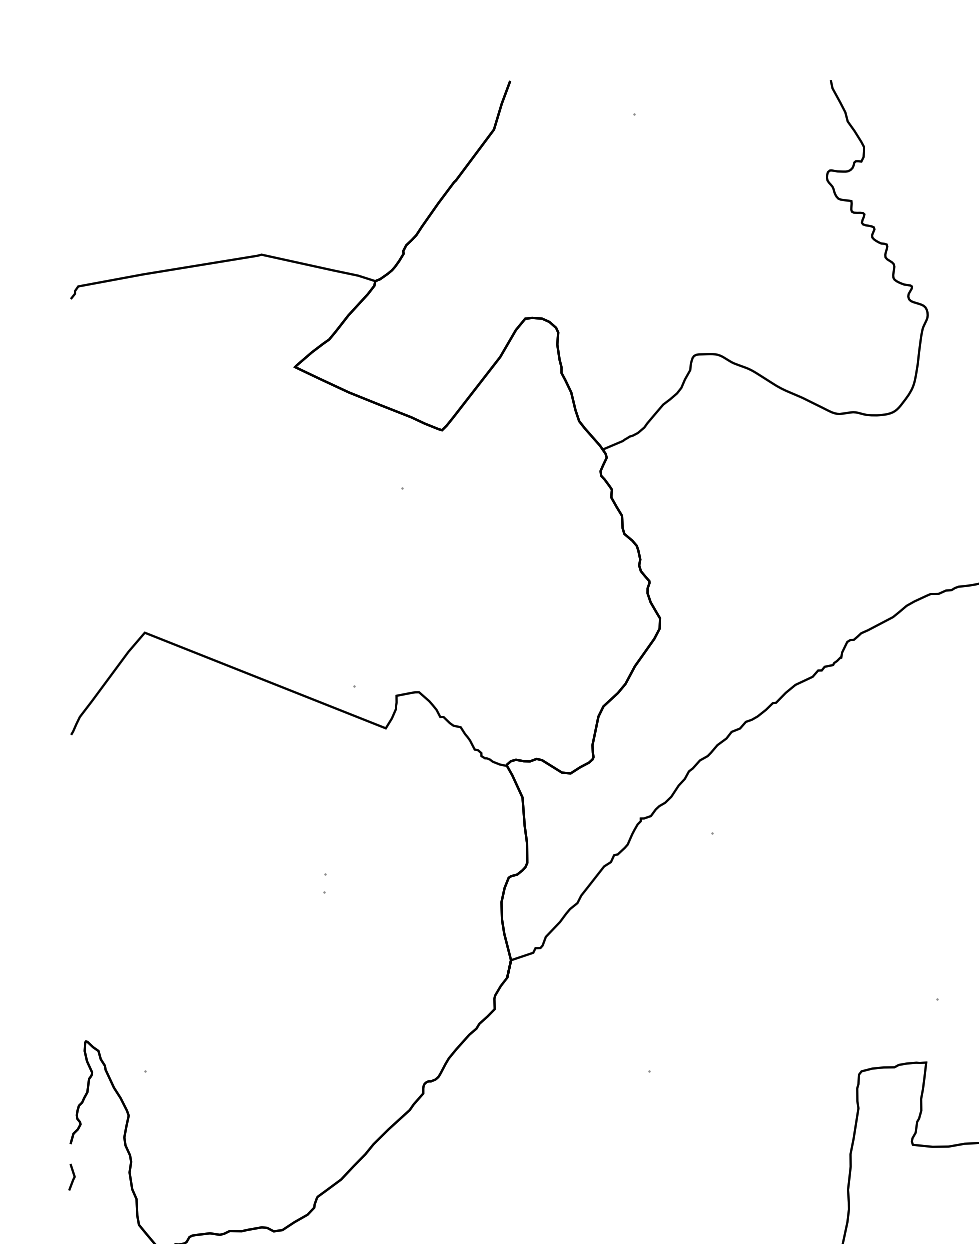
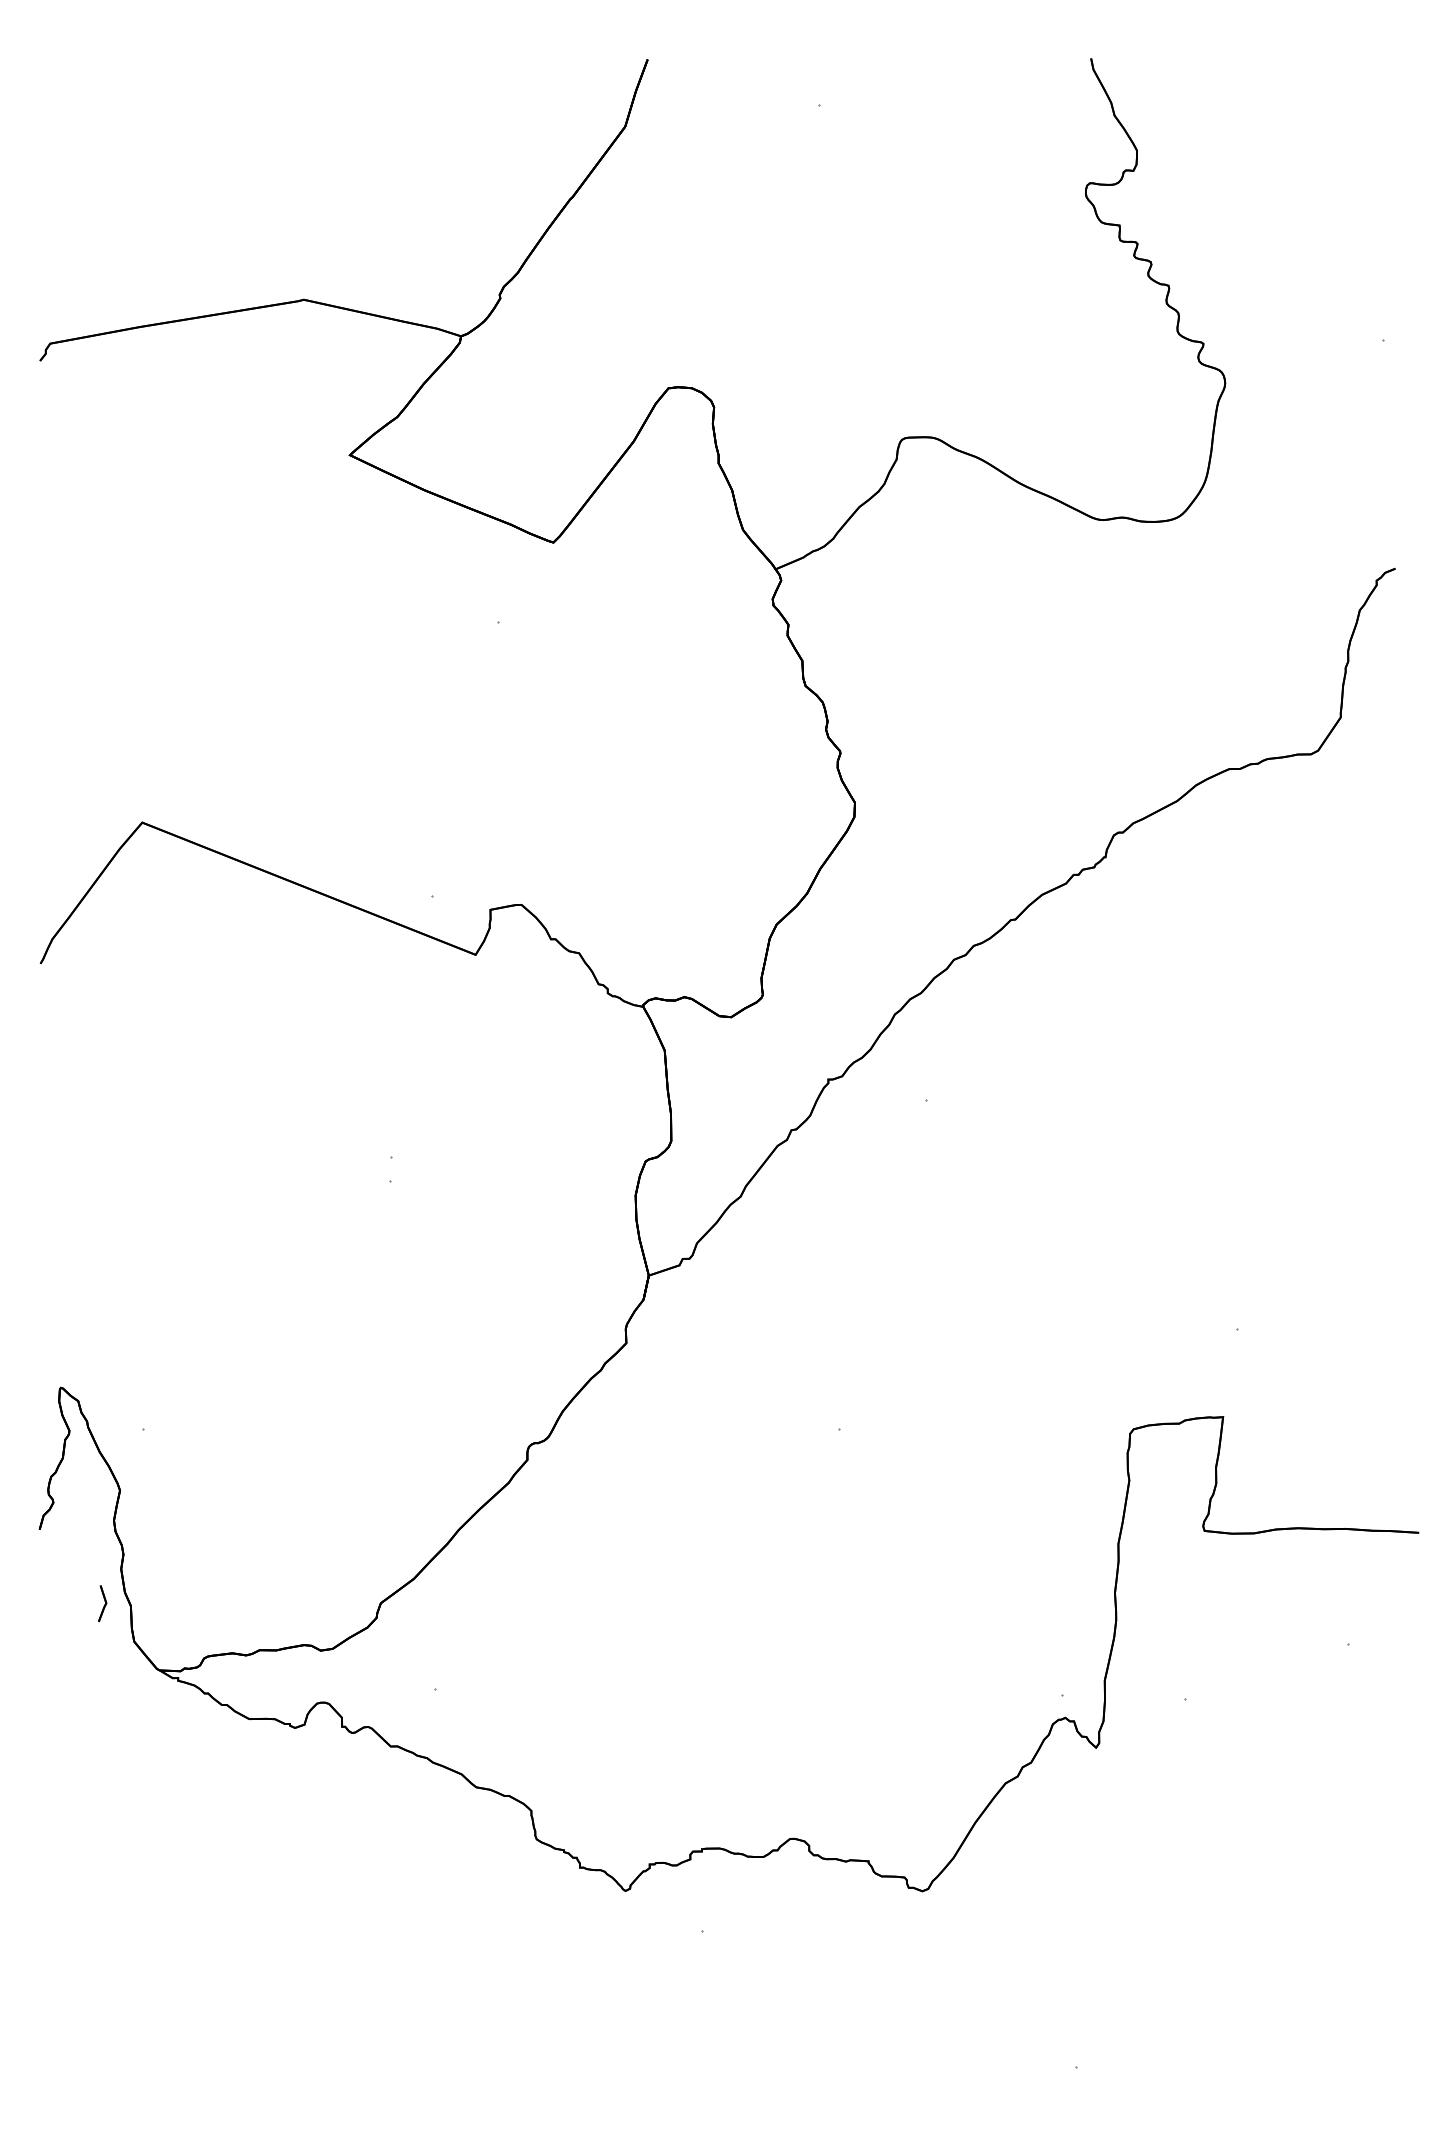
part: (71, 1177) -> (102, 1603), moved

